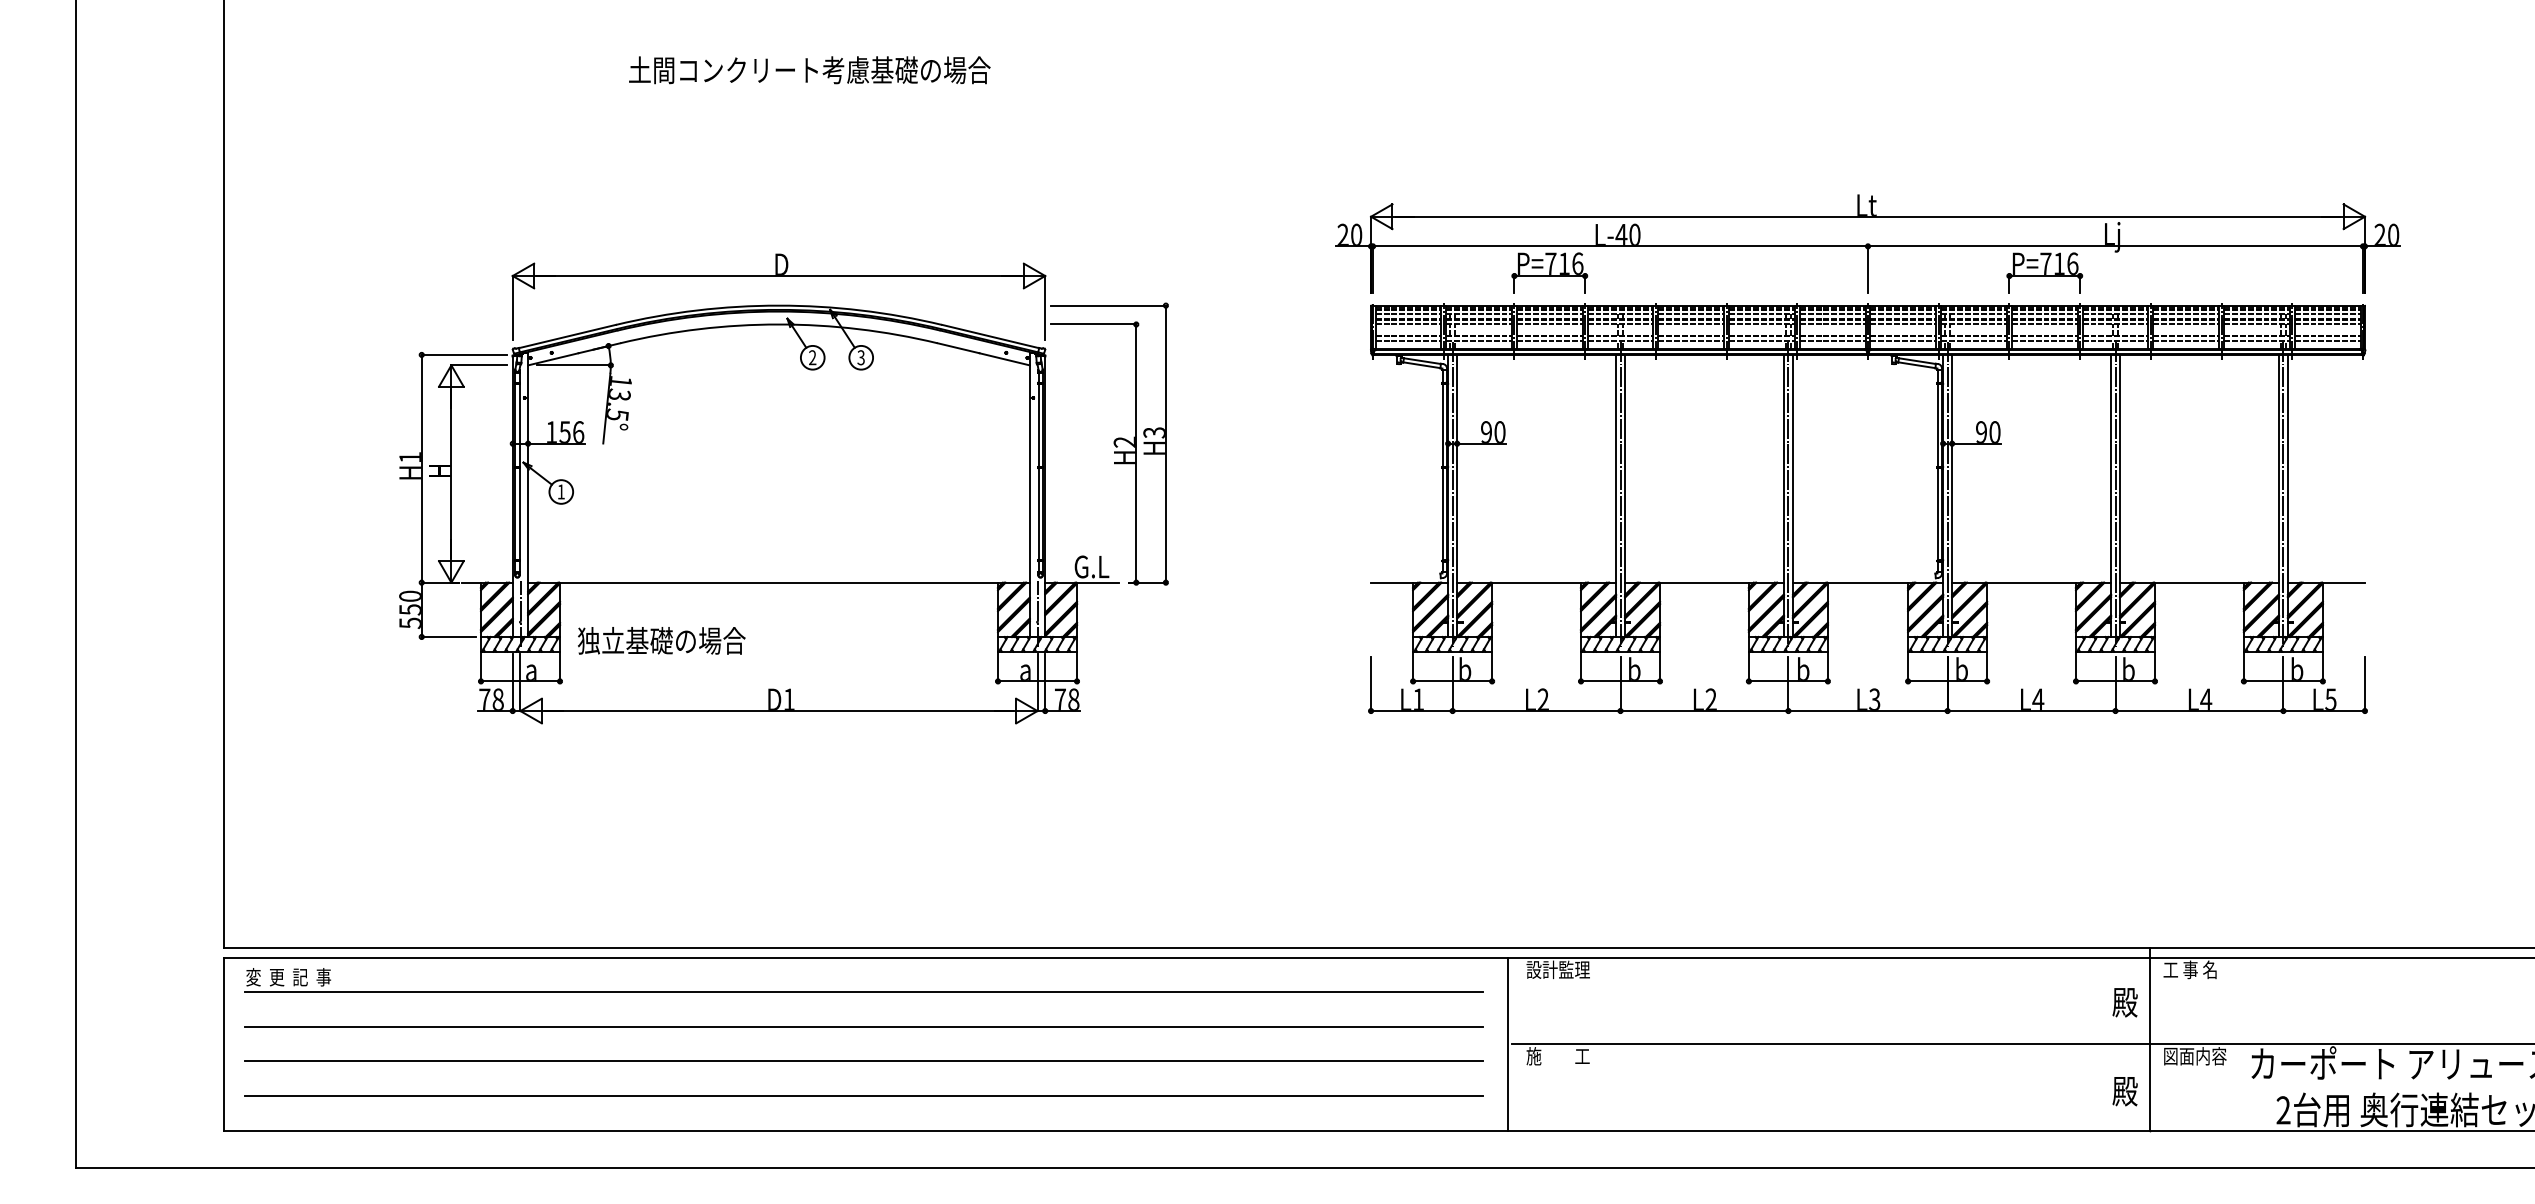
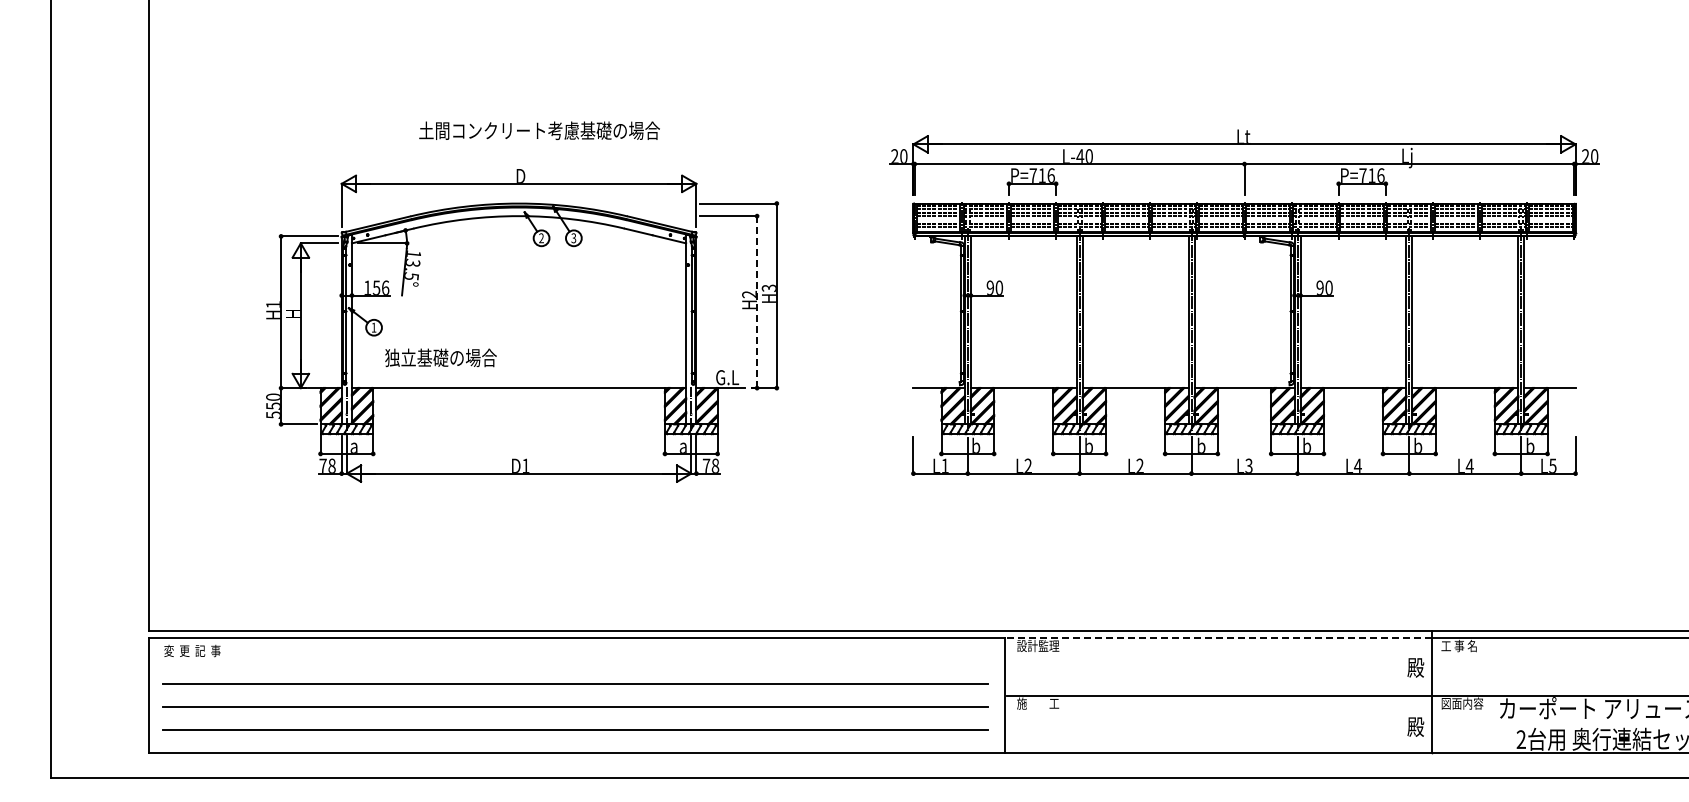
text: (809, 69) -> (539, 130), moved
line: (1136, 454) -> (757, 302), solid -> dashed
text: (661, 640) -> (440, 357), moved
line: (1828, 957) -> (1218, 637), solid -> dashed
line: (863, 993) -> (575, 661), removed

